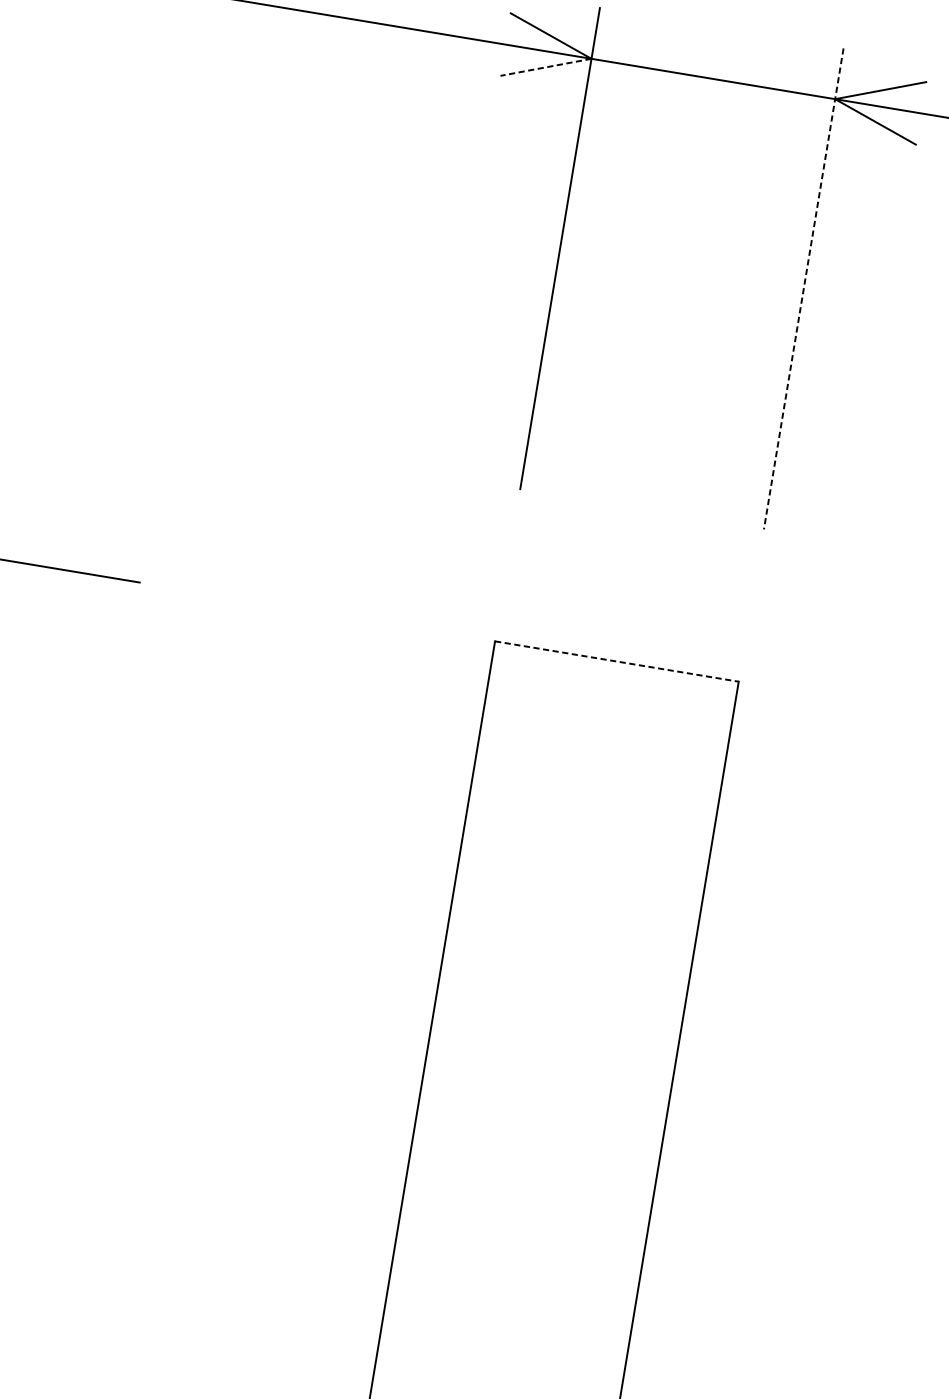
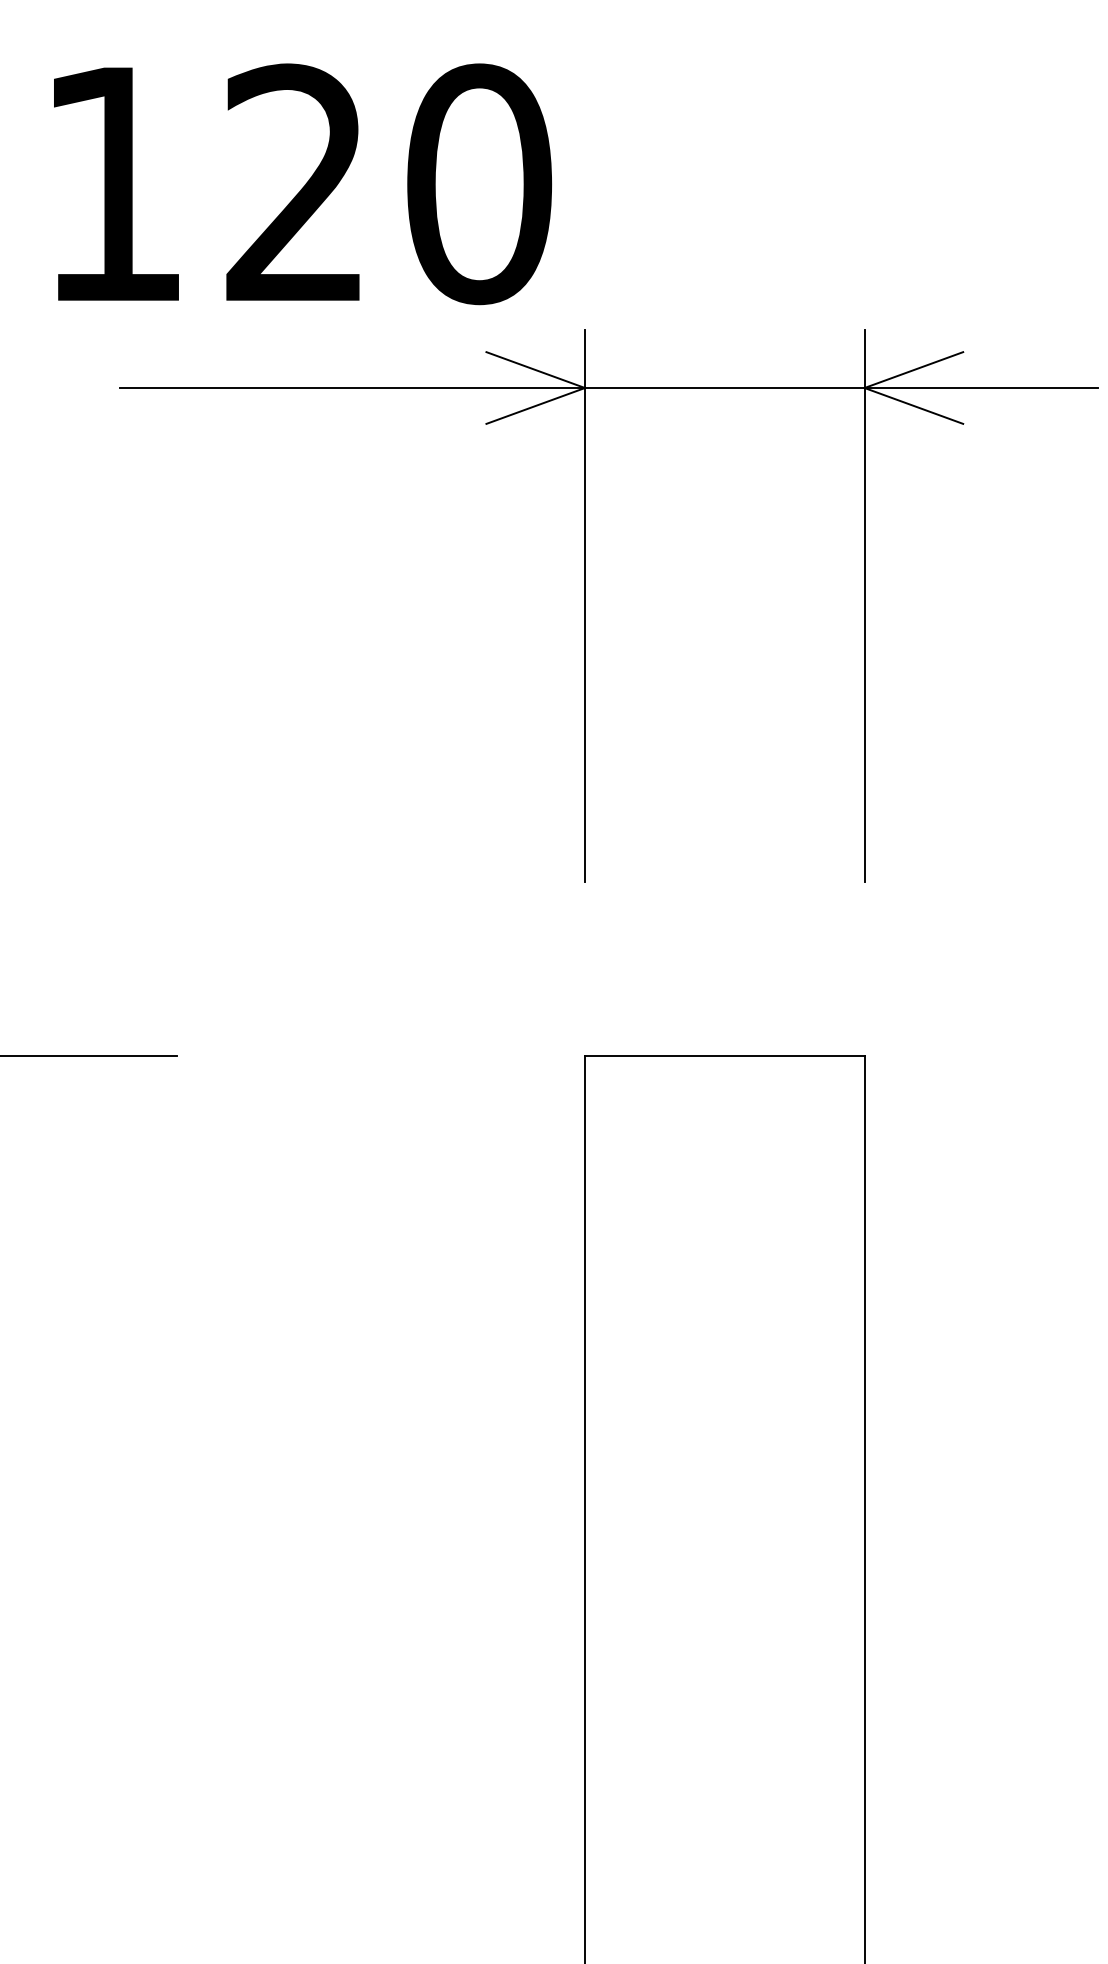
line: (545, 67) -> (535, 406), dashed -> solid
line: (803, 288) -> (864, 605), dashed -> solid
line: (616, 661) -> (724, 1056), dashed -> solid

